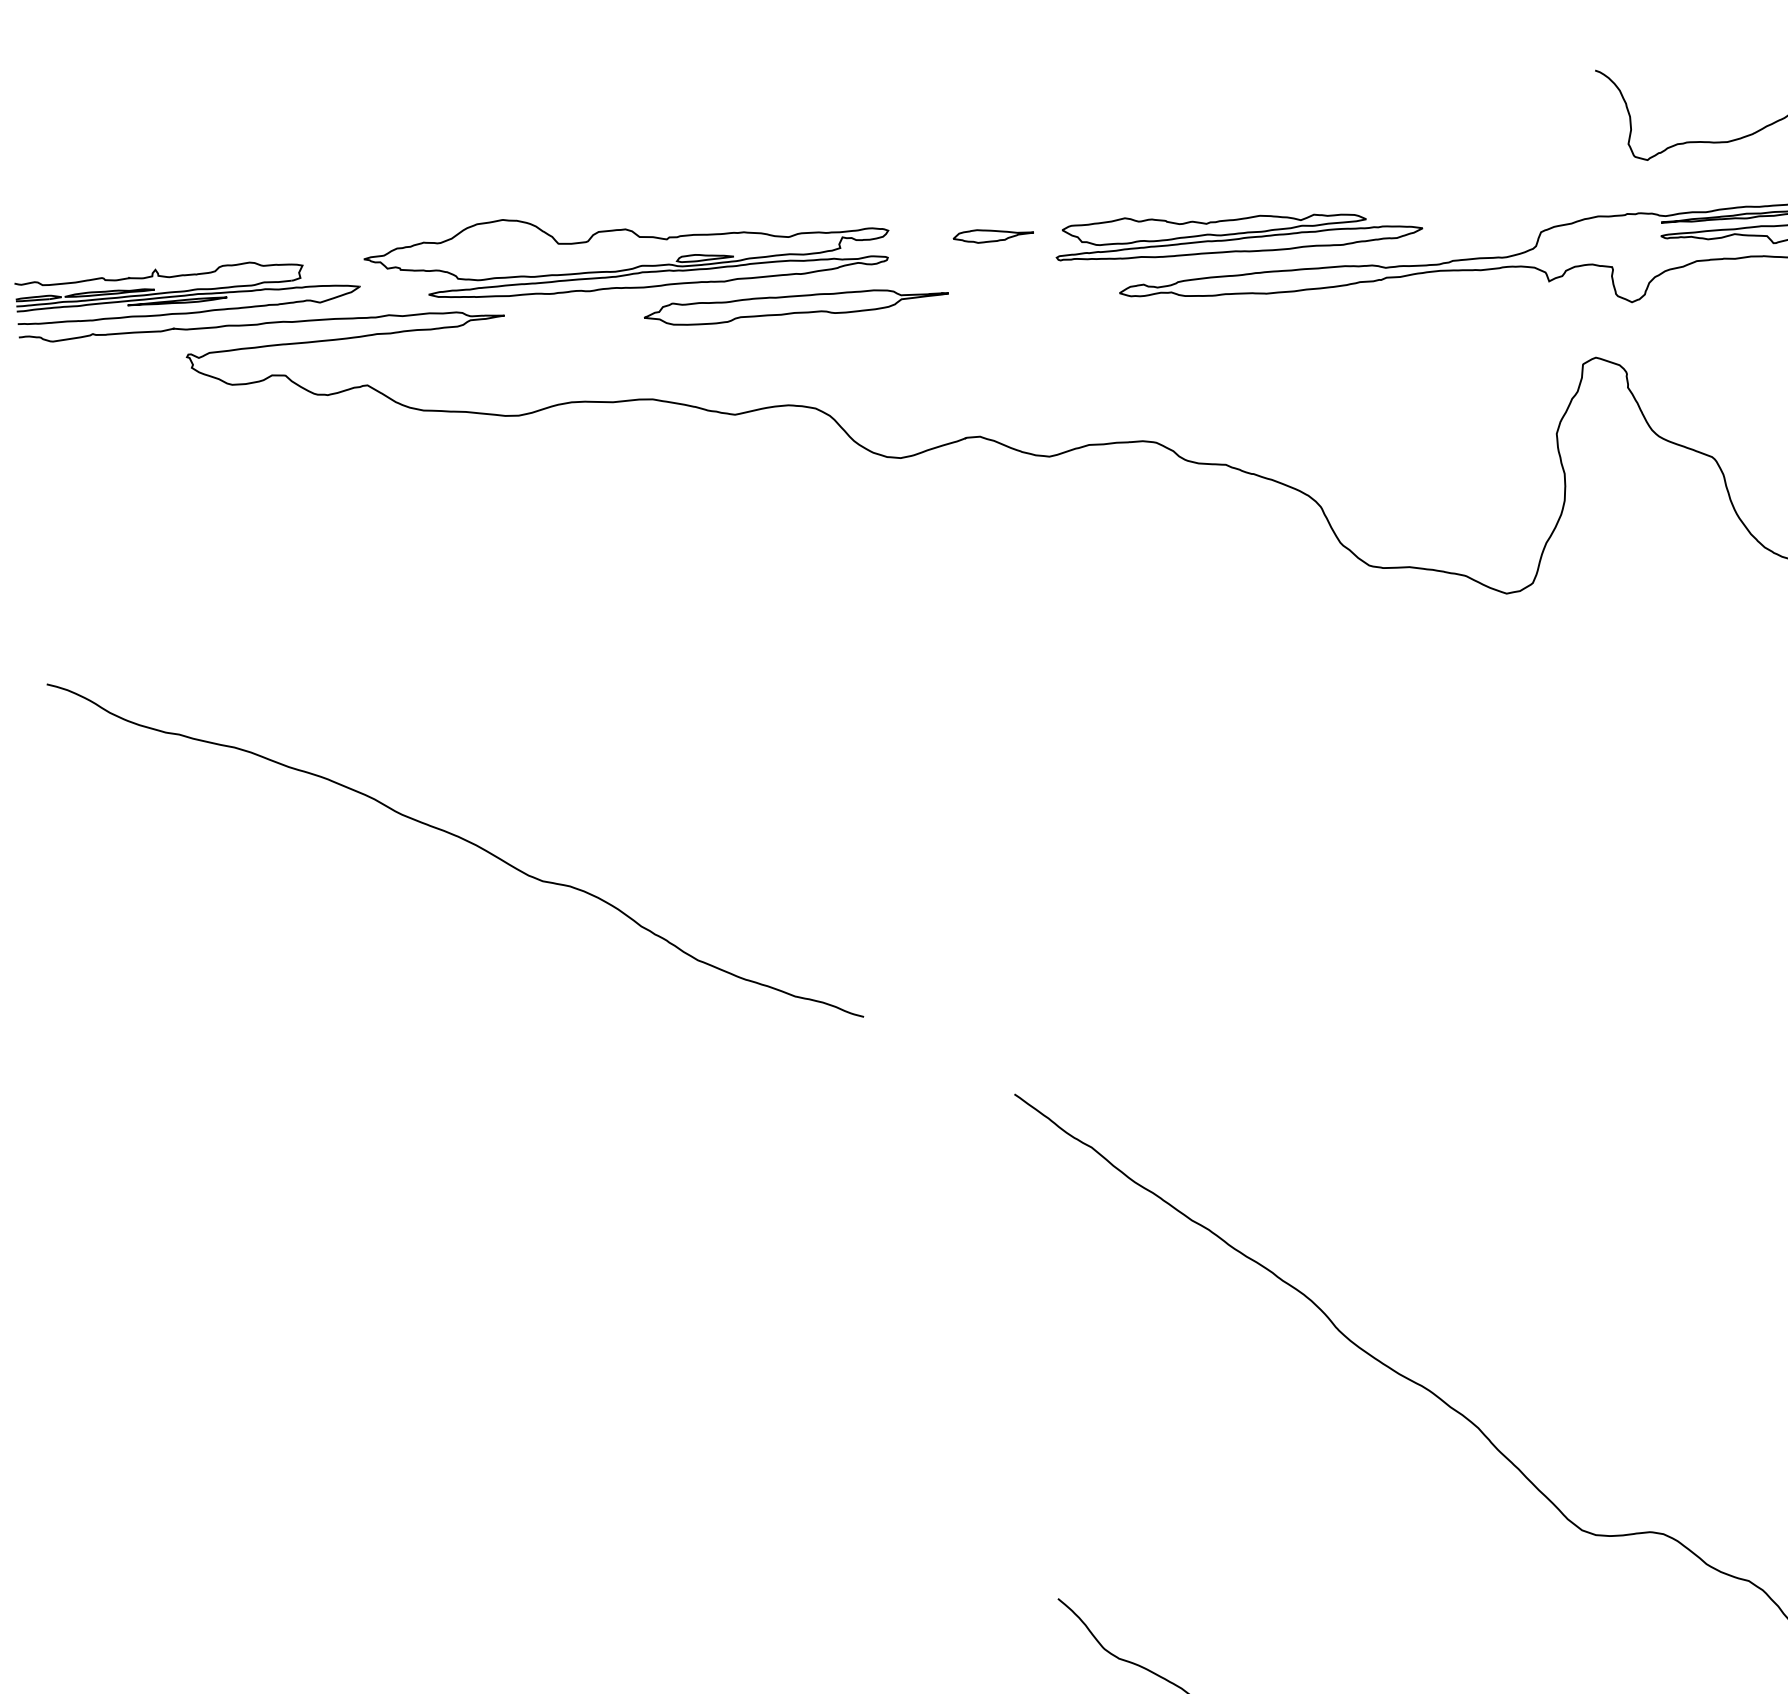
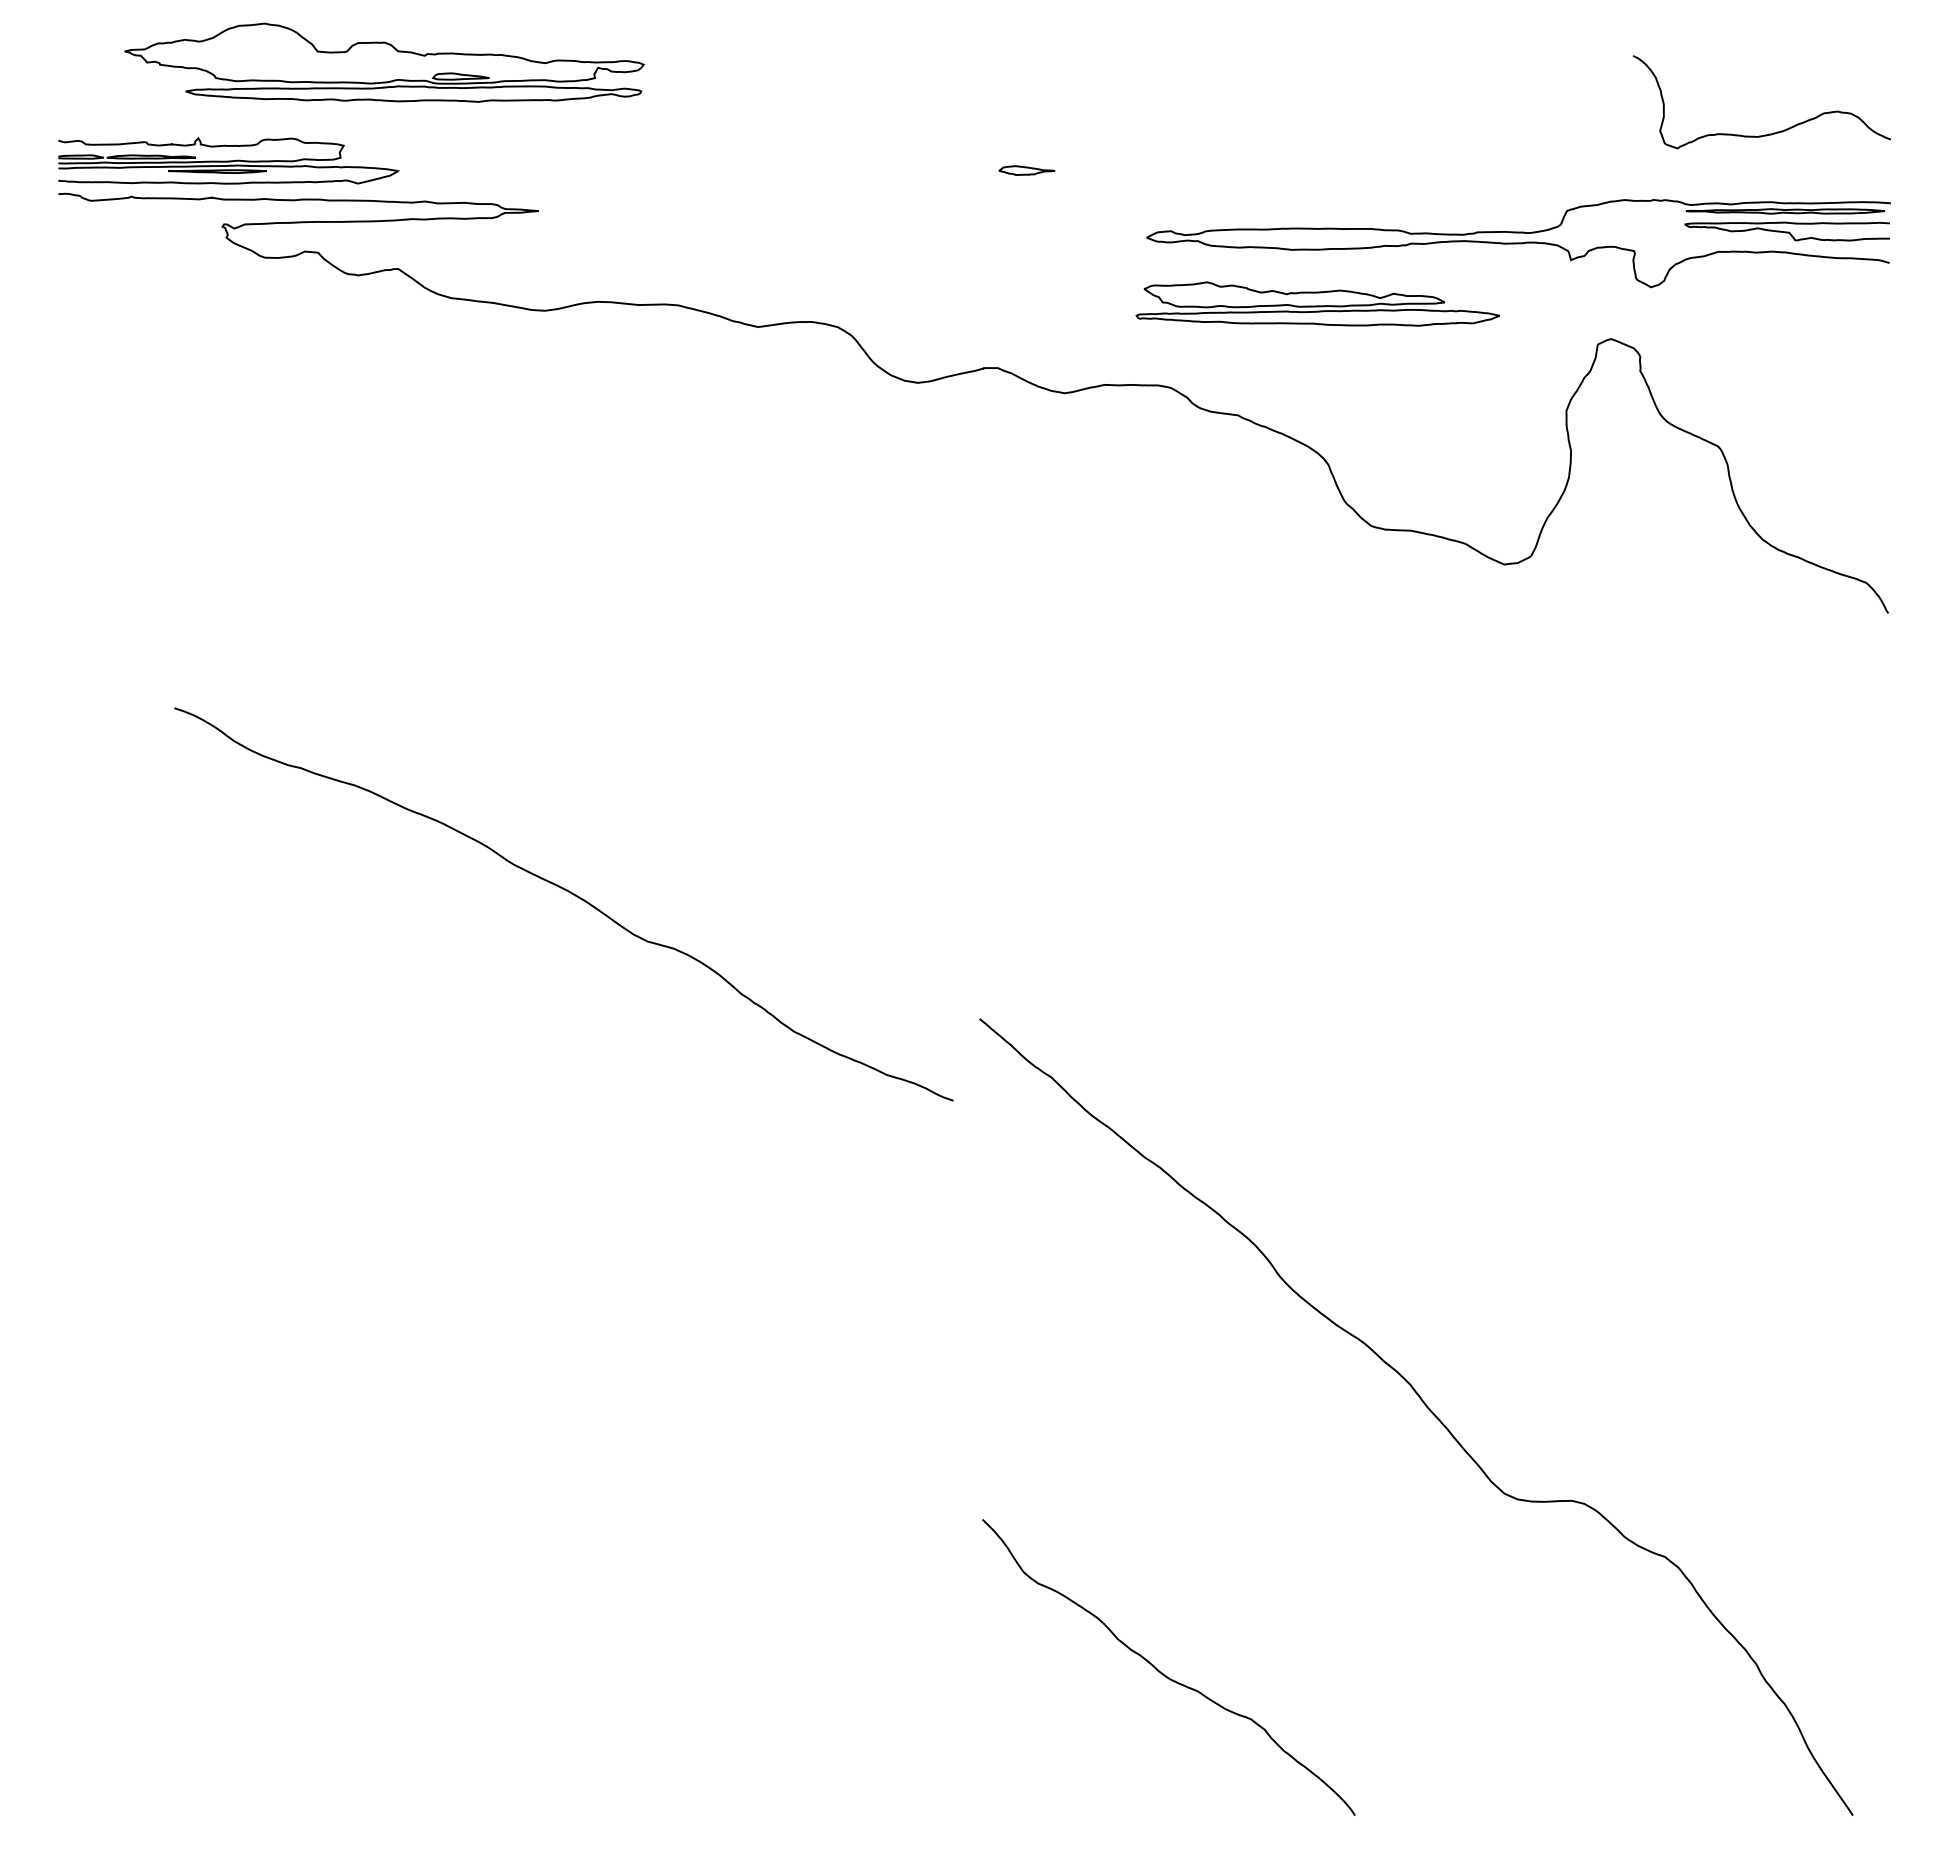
part: (1238, 230) -> (1317, 303), moved
part: (992, 235) -> (1026, 170), size x0.7
part: (626, 249) -> (384, 62), moved
part: (796, 304) -> (827, 223), removed
curve: (462, 840) -> (571, 894), moved

